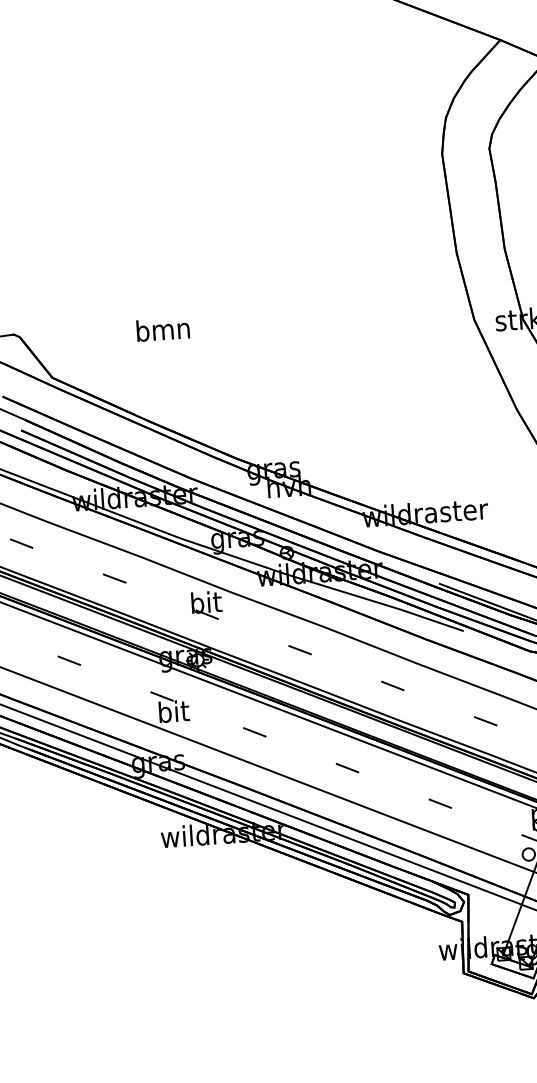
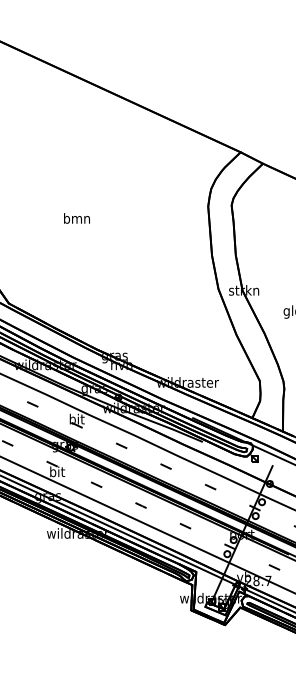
text: (162, 329) -> (76, 218), moved

